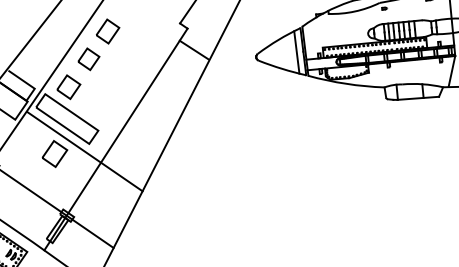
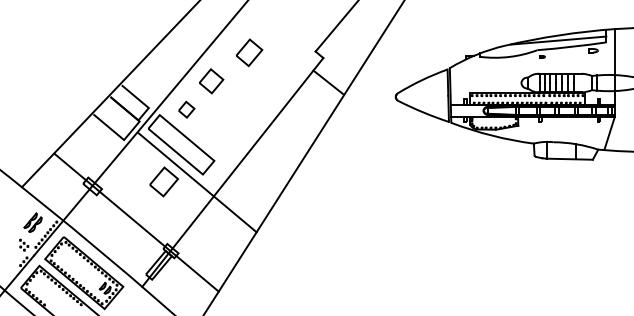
part: (108, 31) -> (249, 52), moved
line: (296, 52) -> (440, 95), removed
part: (68, 86) -> (186, 109), size x0.6

